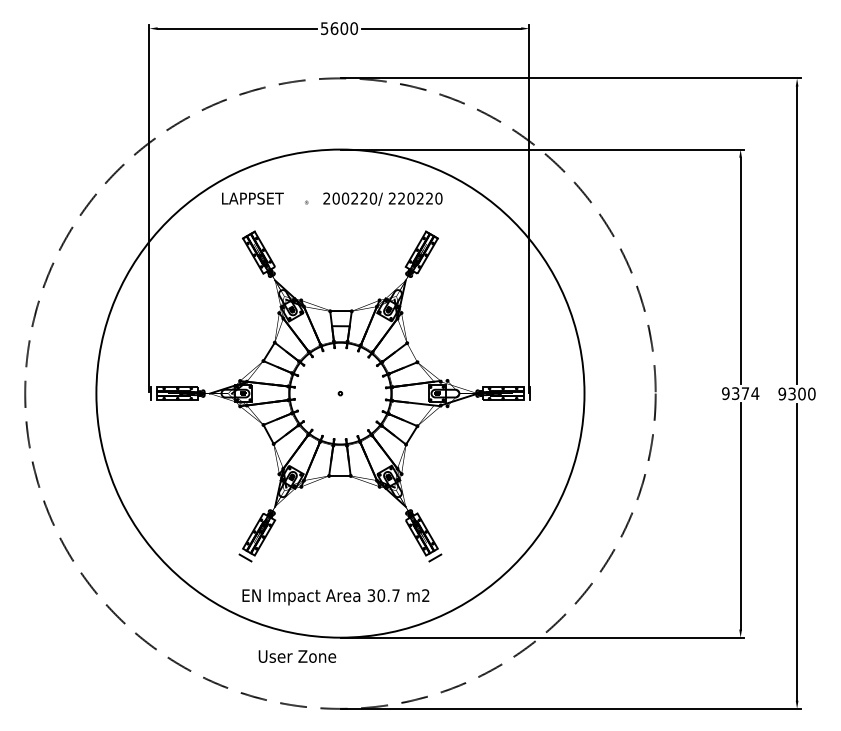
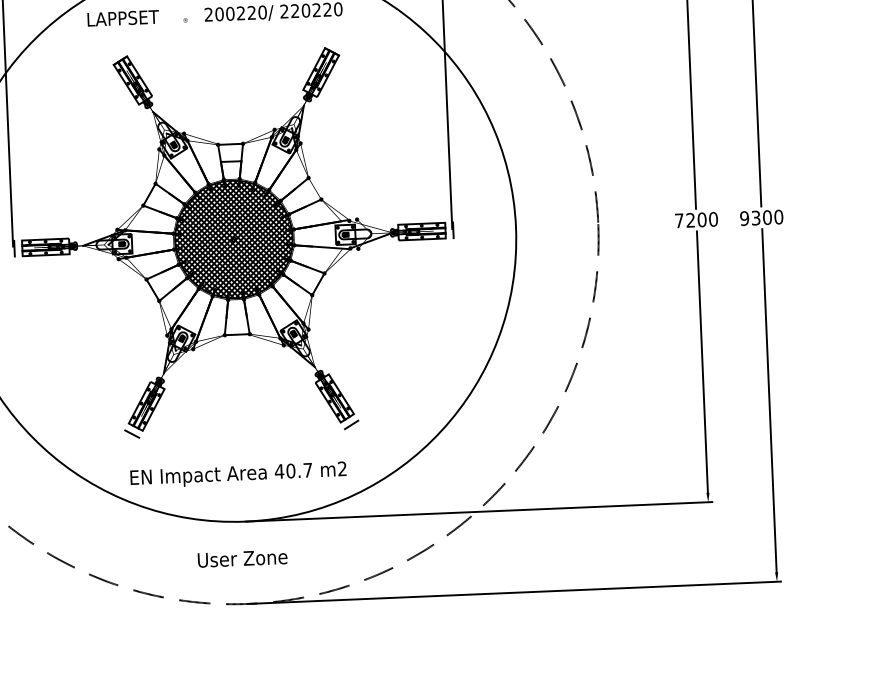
hatch: (340, 393) -> (233, 239), added
text: (740, 393) -> (696, 219), 9374 -> 7200
text: (371, 595) -> (279, 471), 30.7 -> 40.7
text: (297, 656) -> (242, 558), moved

